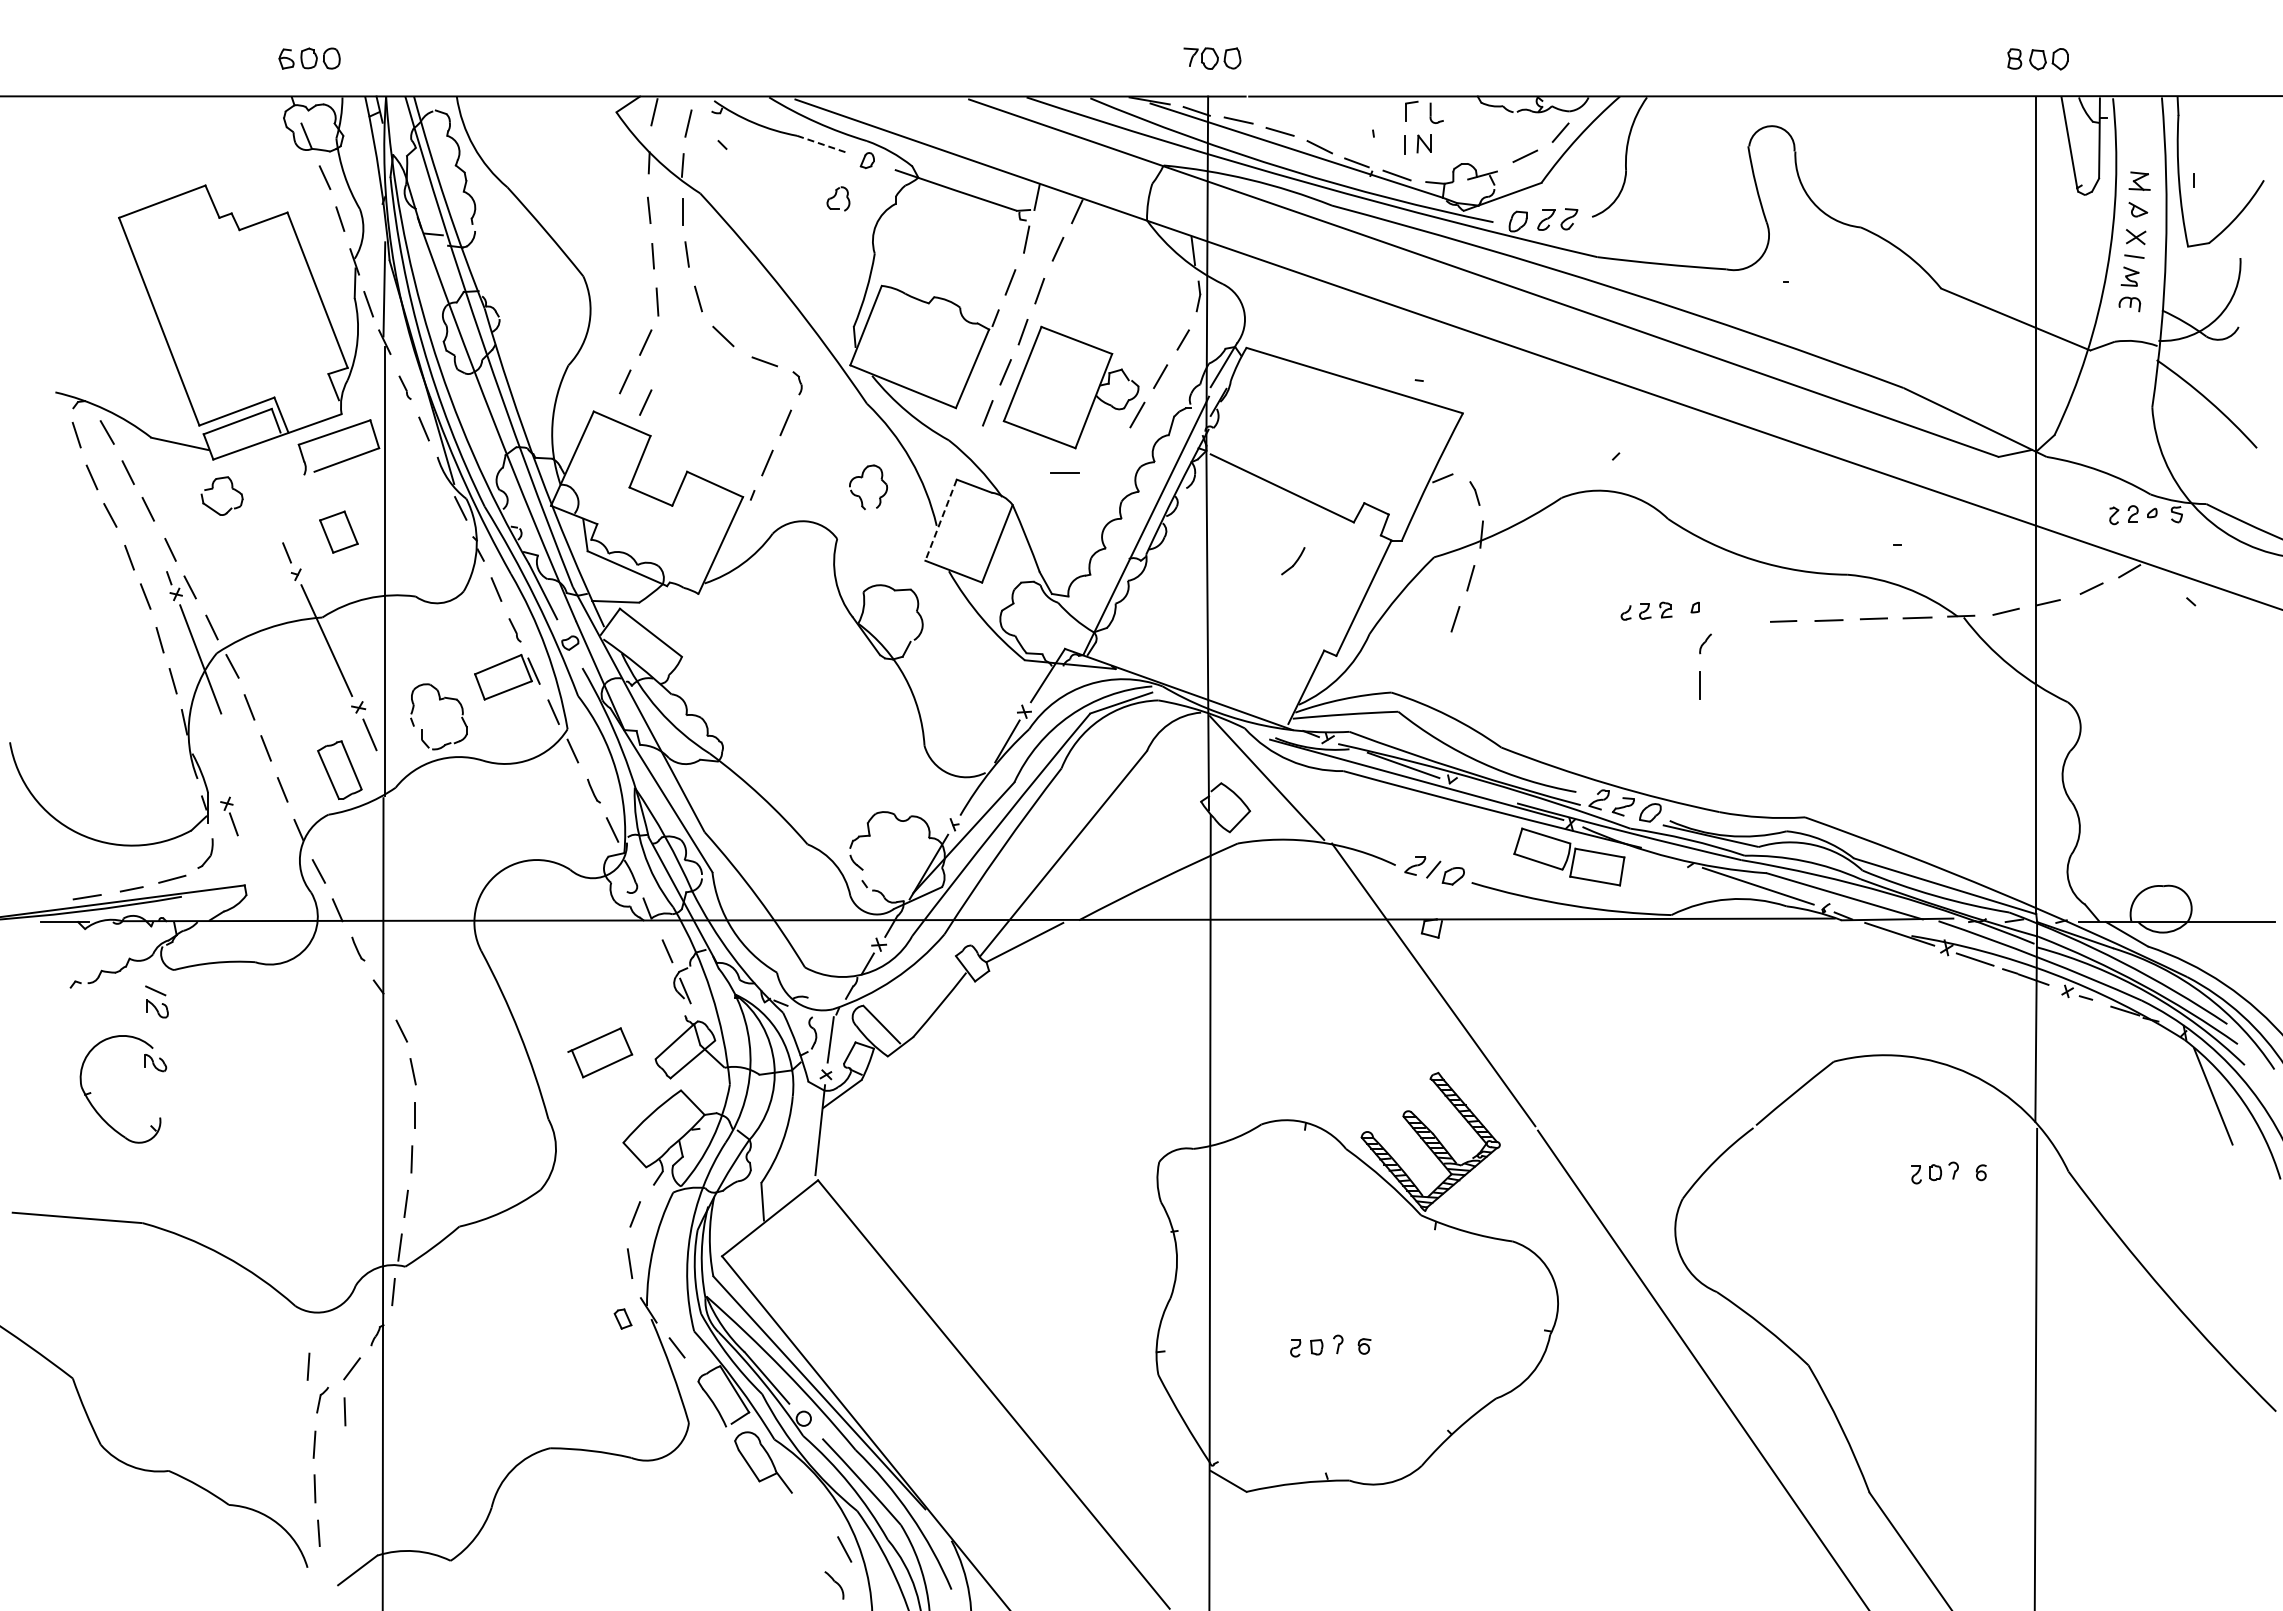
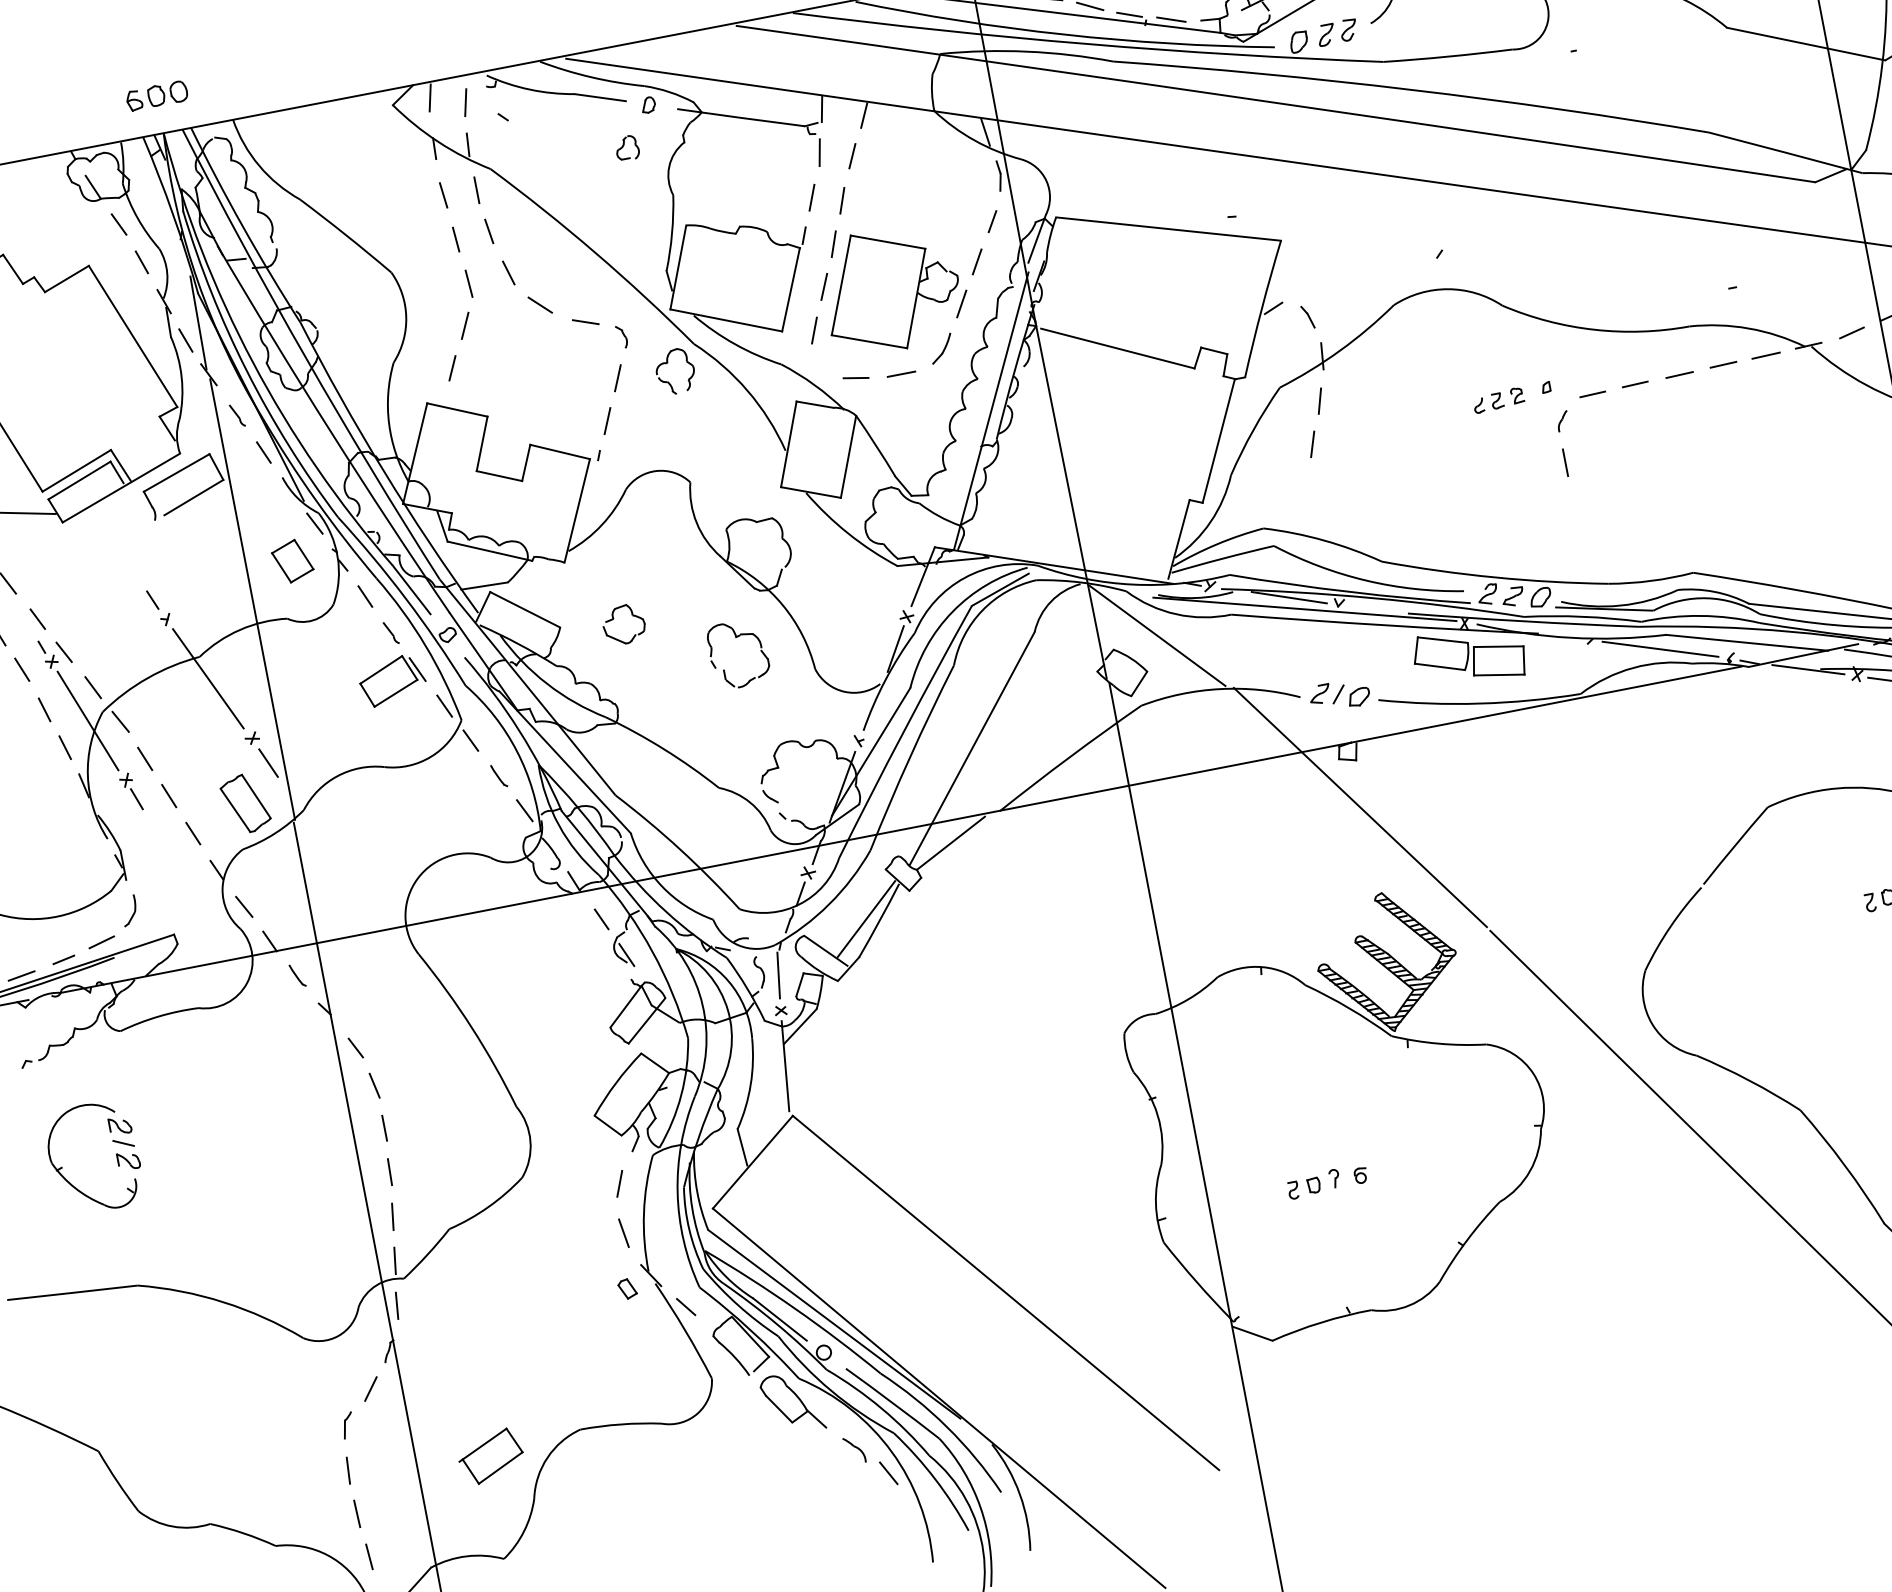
part: (309, 58) -> (156, 95), moved
line: (821, 144) -> (600, 98), dashed -> solid
line: (645, 402) -> (476, 384), removed
line: (1019, 467) -> (855, 377), added
part: (863, 477) -> (668, 362), moved
part: (213, 488) -> (614, 618), moved
line: (941, 520) -> (789, 444), dashed -> solid
part: (338, 531) -> (292, 560), moved
part: (1293, 561) -> (941, 348), moved
line: (1739, 622) -> (1592, 393), added
part: (439, 700) -> (735, 638), moved
part: (229, 816) -> (131, 792), moved
line: (927, 1000) -> (866, 918), added
part: (156, 1001) -> (126, 1153), moved
part: (600, 1052) -> (491, 1456), moved
line: (308, 1366) -> (327, 1395), removed
line: (344, 1411) -> (371, 1432), removed
part: (834, 1585) -> (854, 1450), moved

